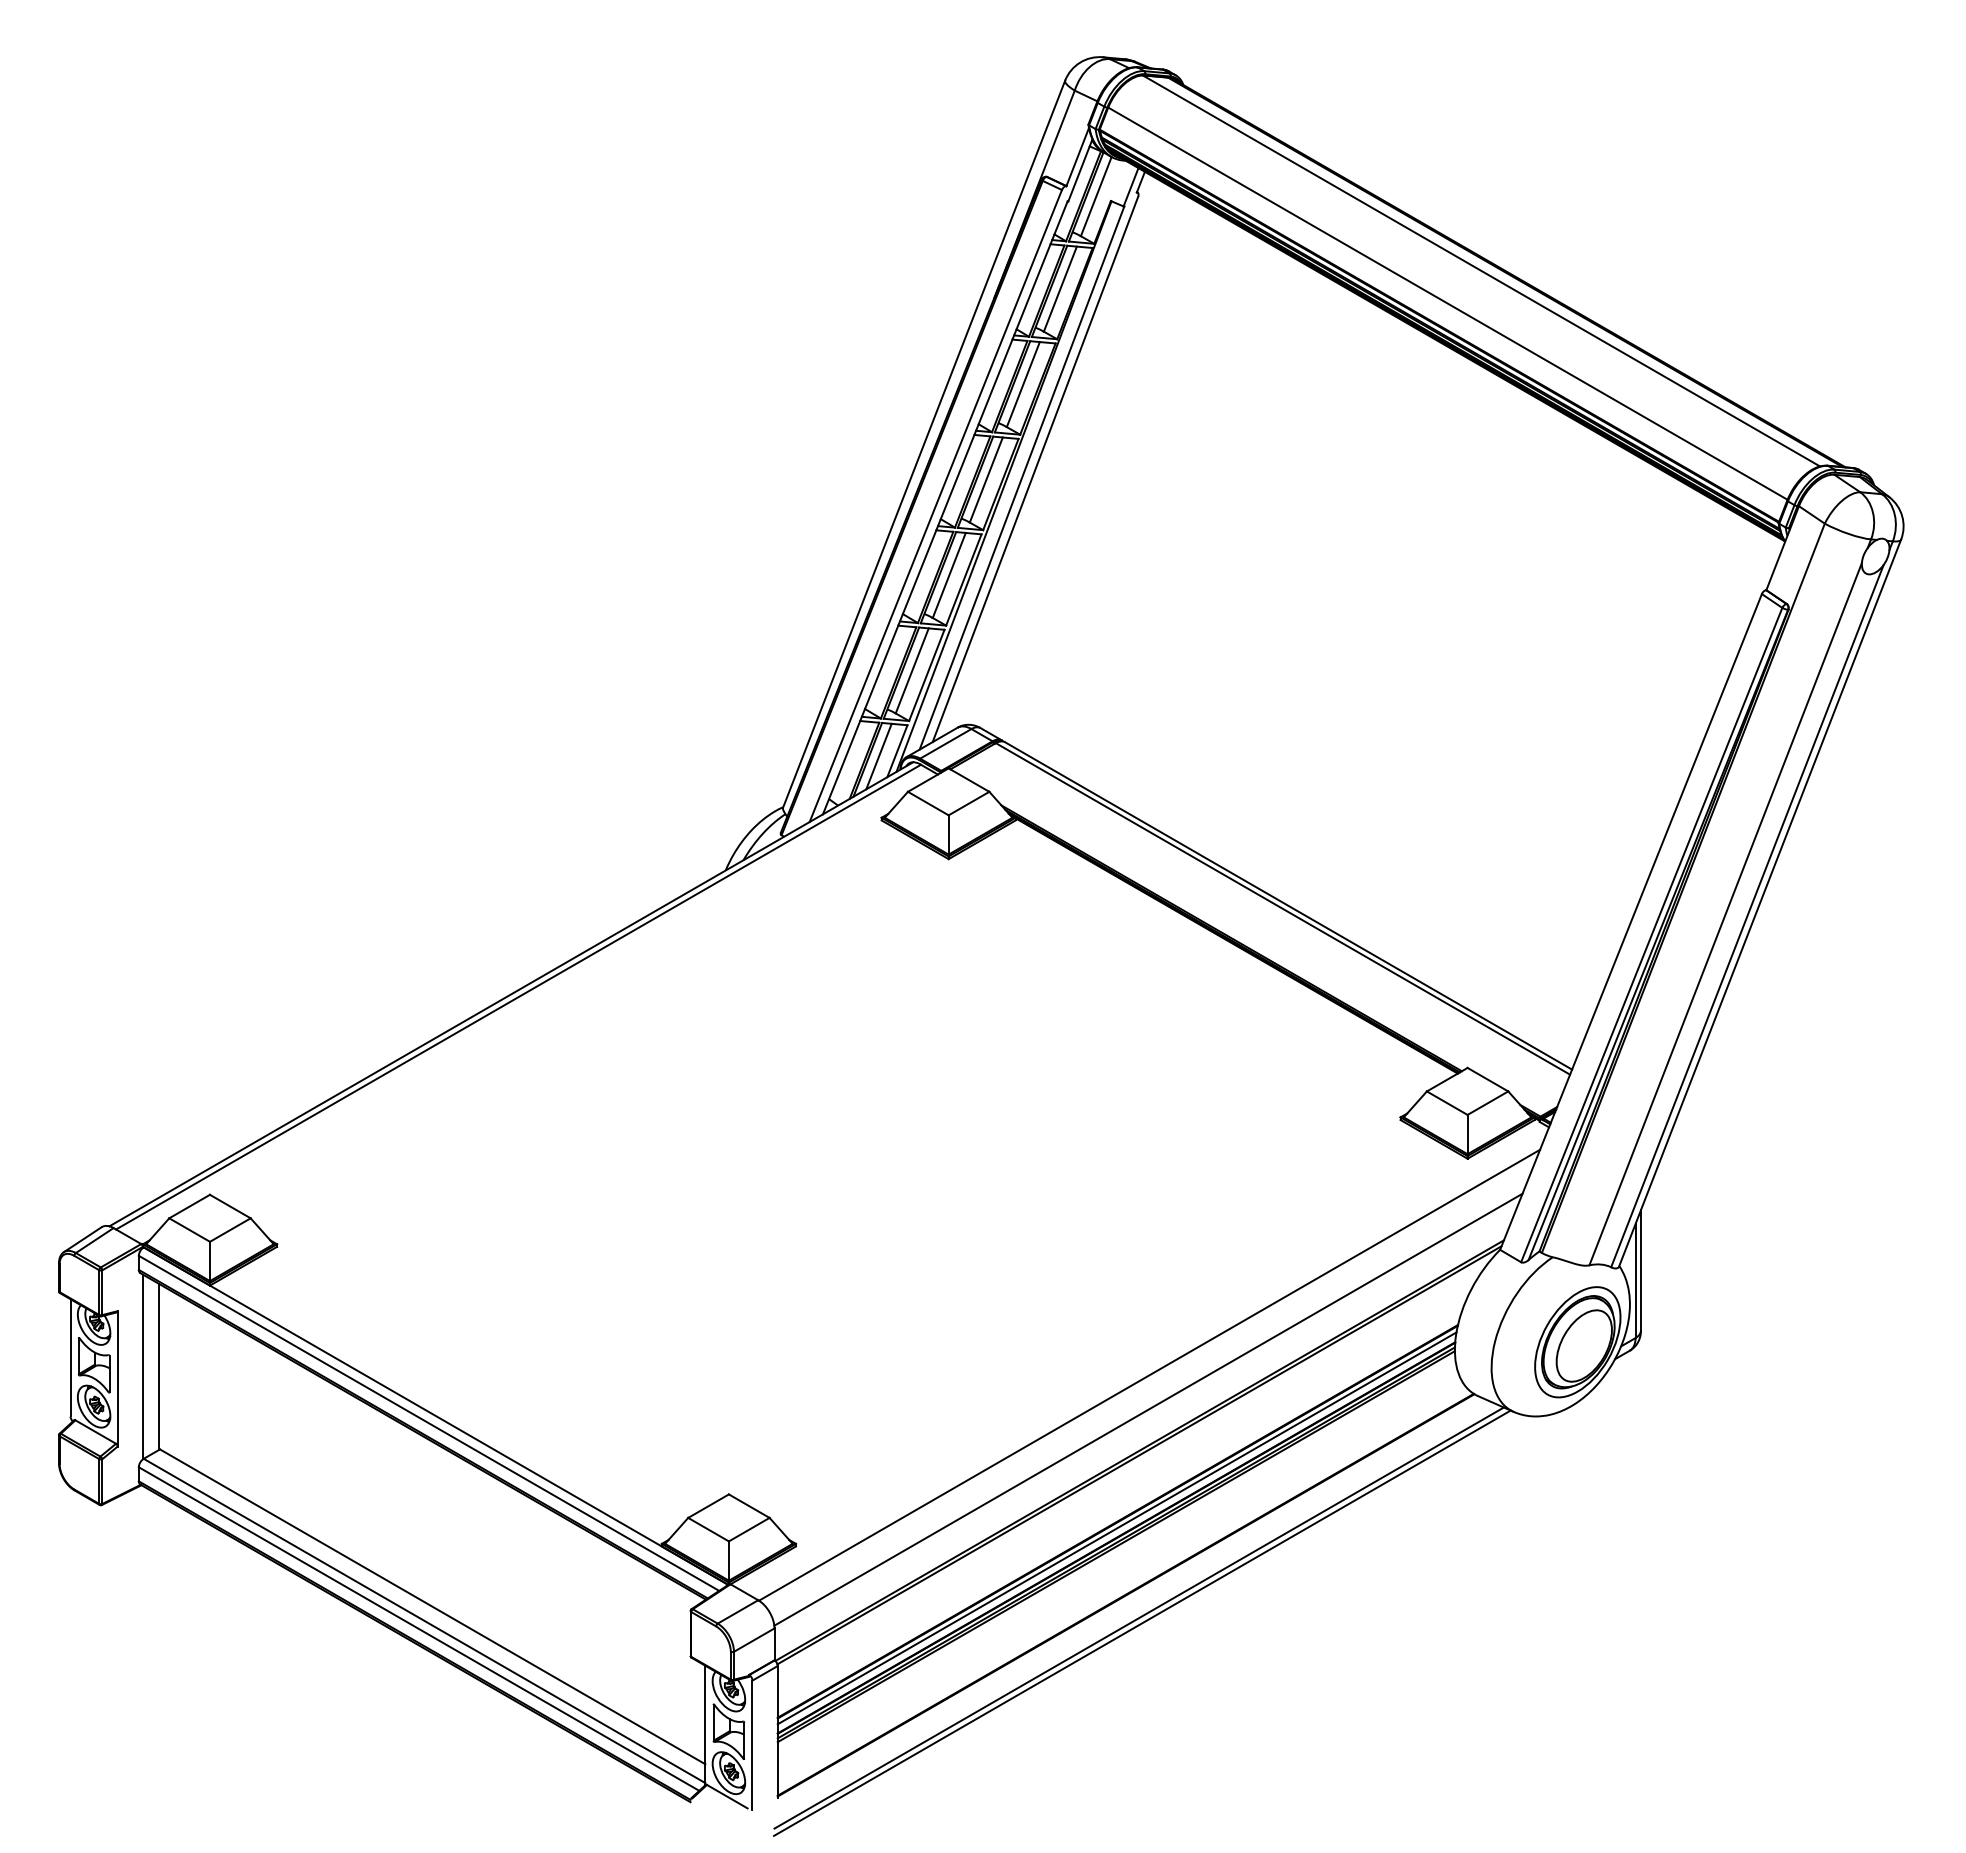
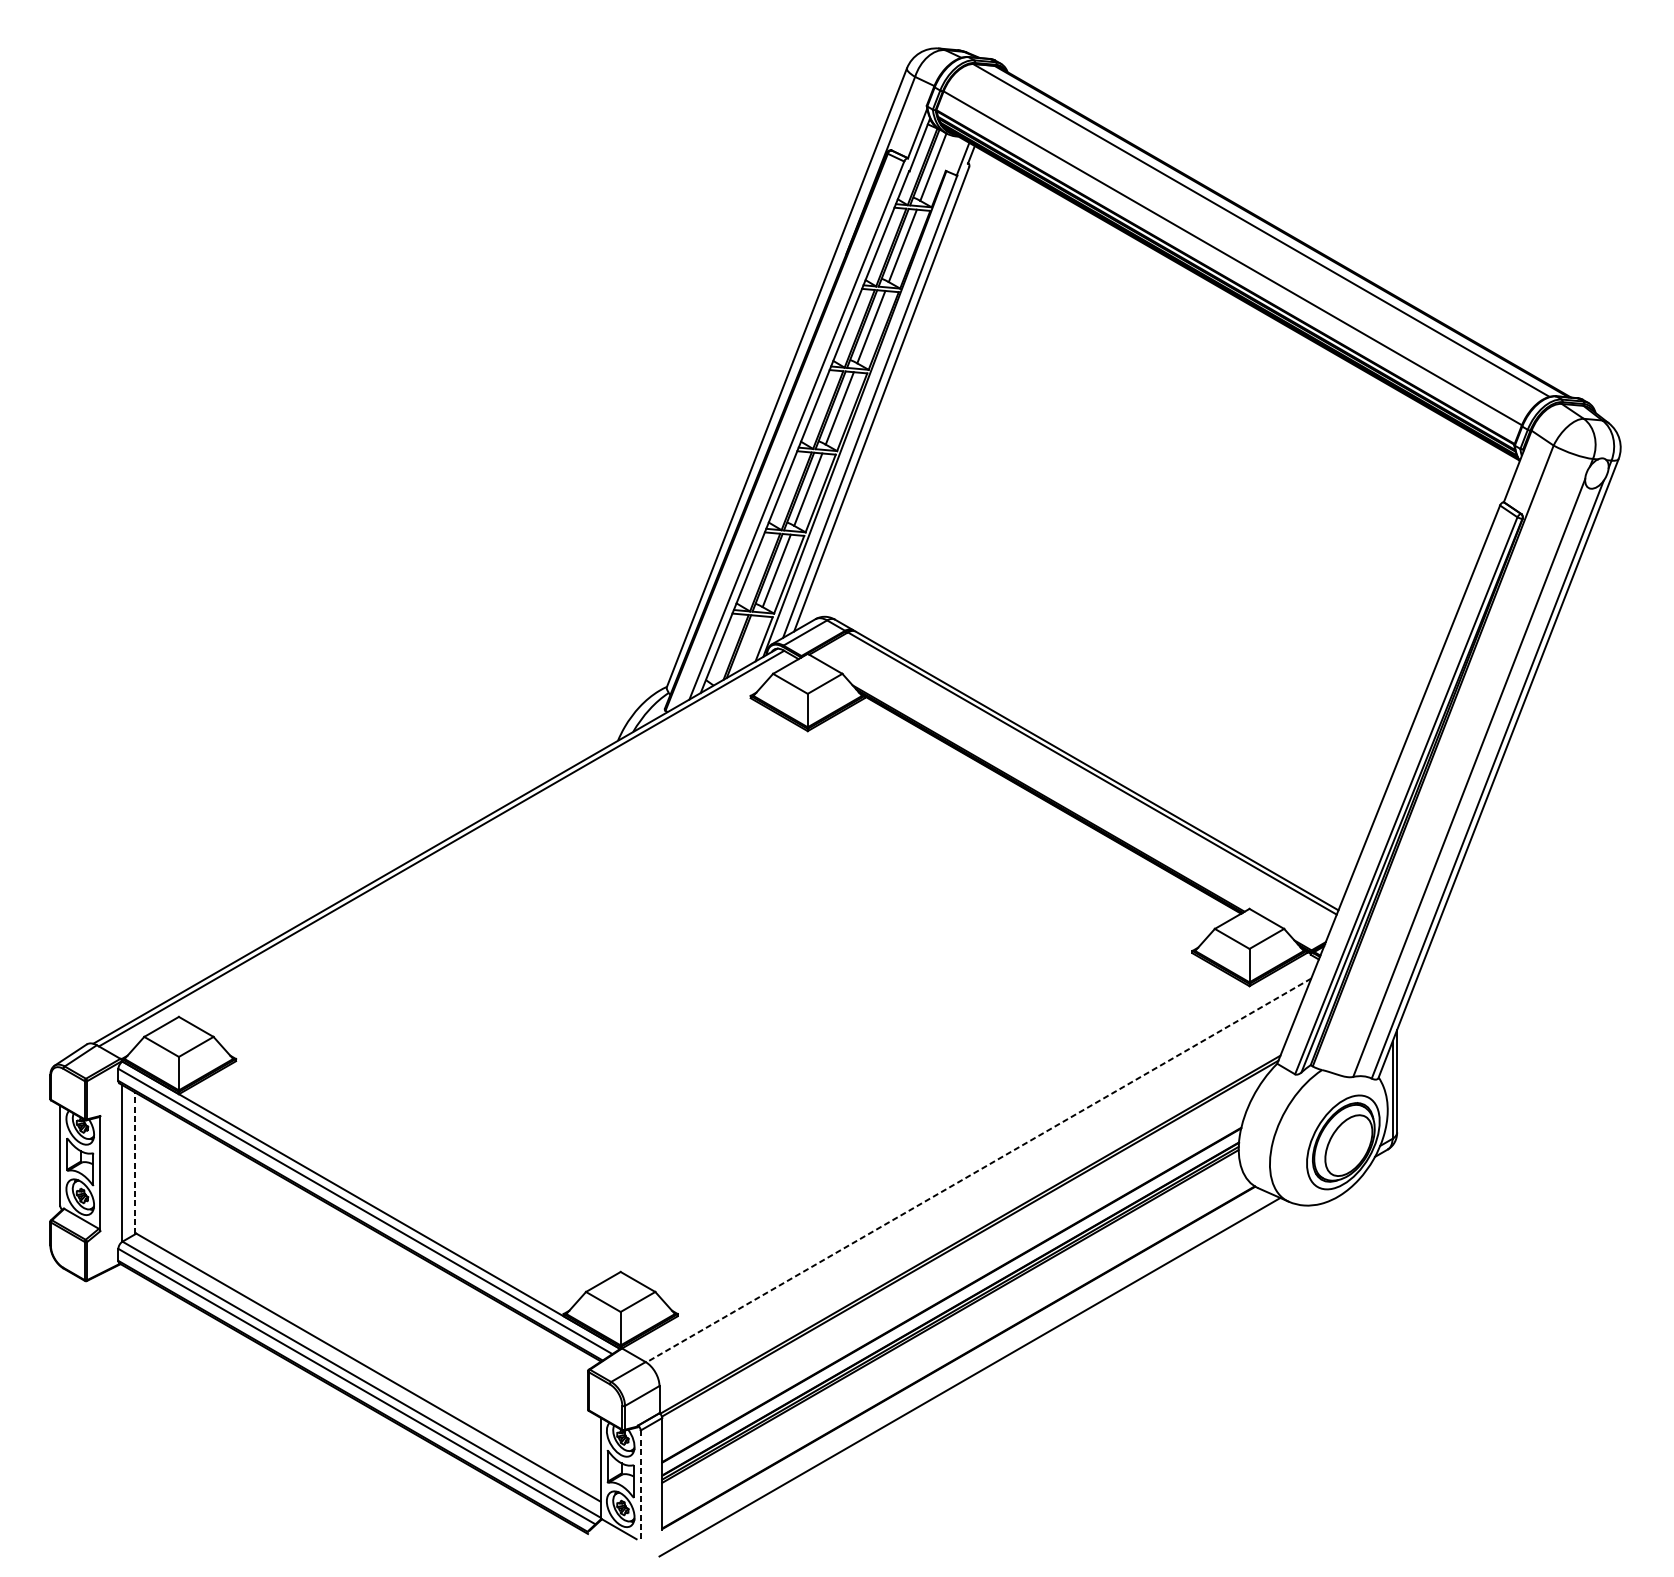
line: (878, 756) -> (748, 643), removed
line: (158, 1366) -> (135, 1163), solid -> dashed
line: (1149, 1375) -> (978, 1170), solid -> dashed
line: (1148, 1409) -> (977, 1199), removed
line: (1116, 1528) -> (950, 1300), removed
line: (1141, 1622) -> (971, 1381), removed
line: (752, 1745) -> (640, 1485), solid -> dashed

